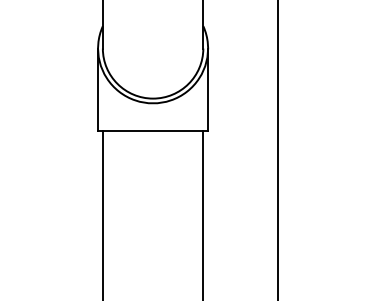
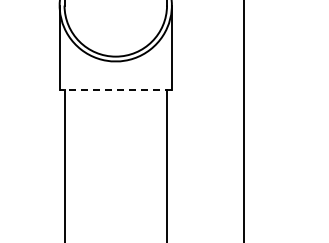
line: (152, 131) -> (115, 90), solid -> dashed

